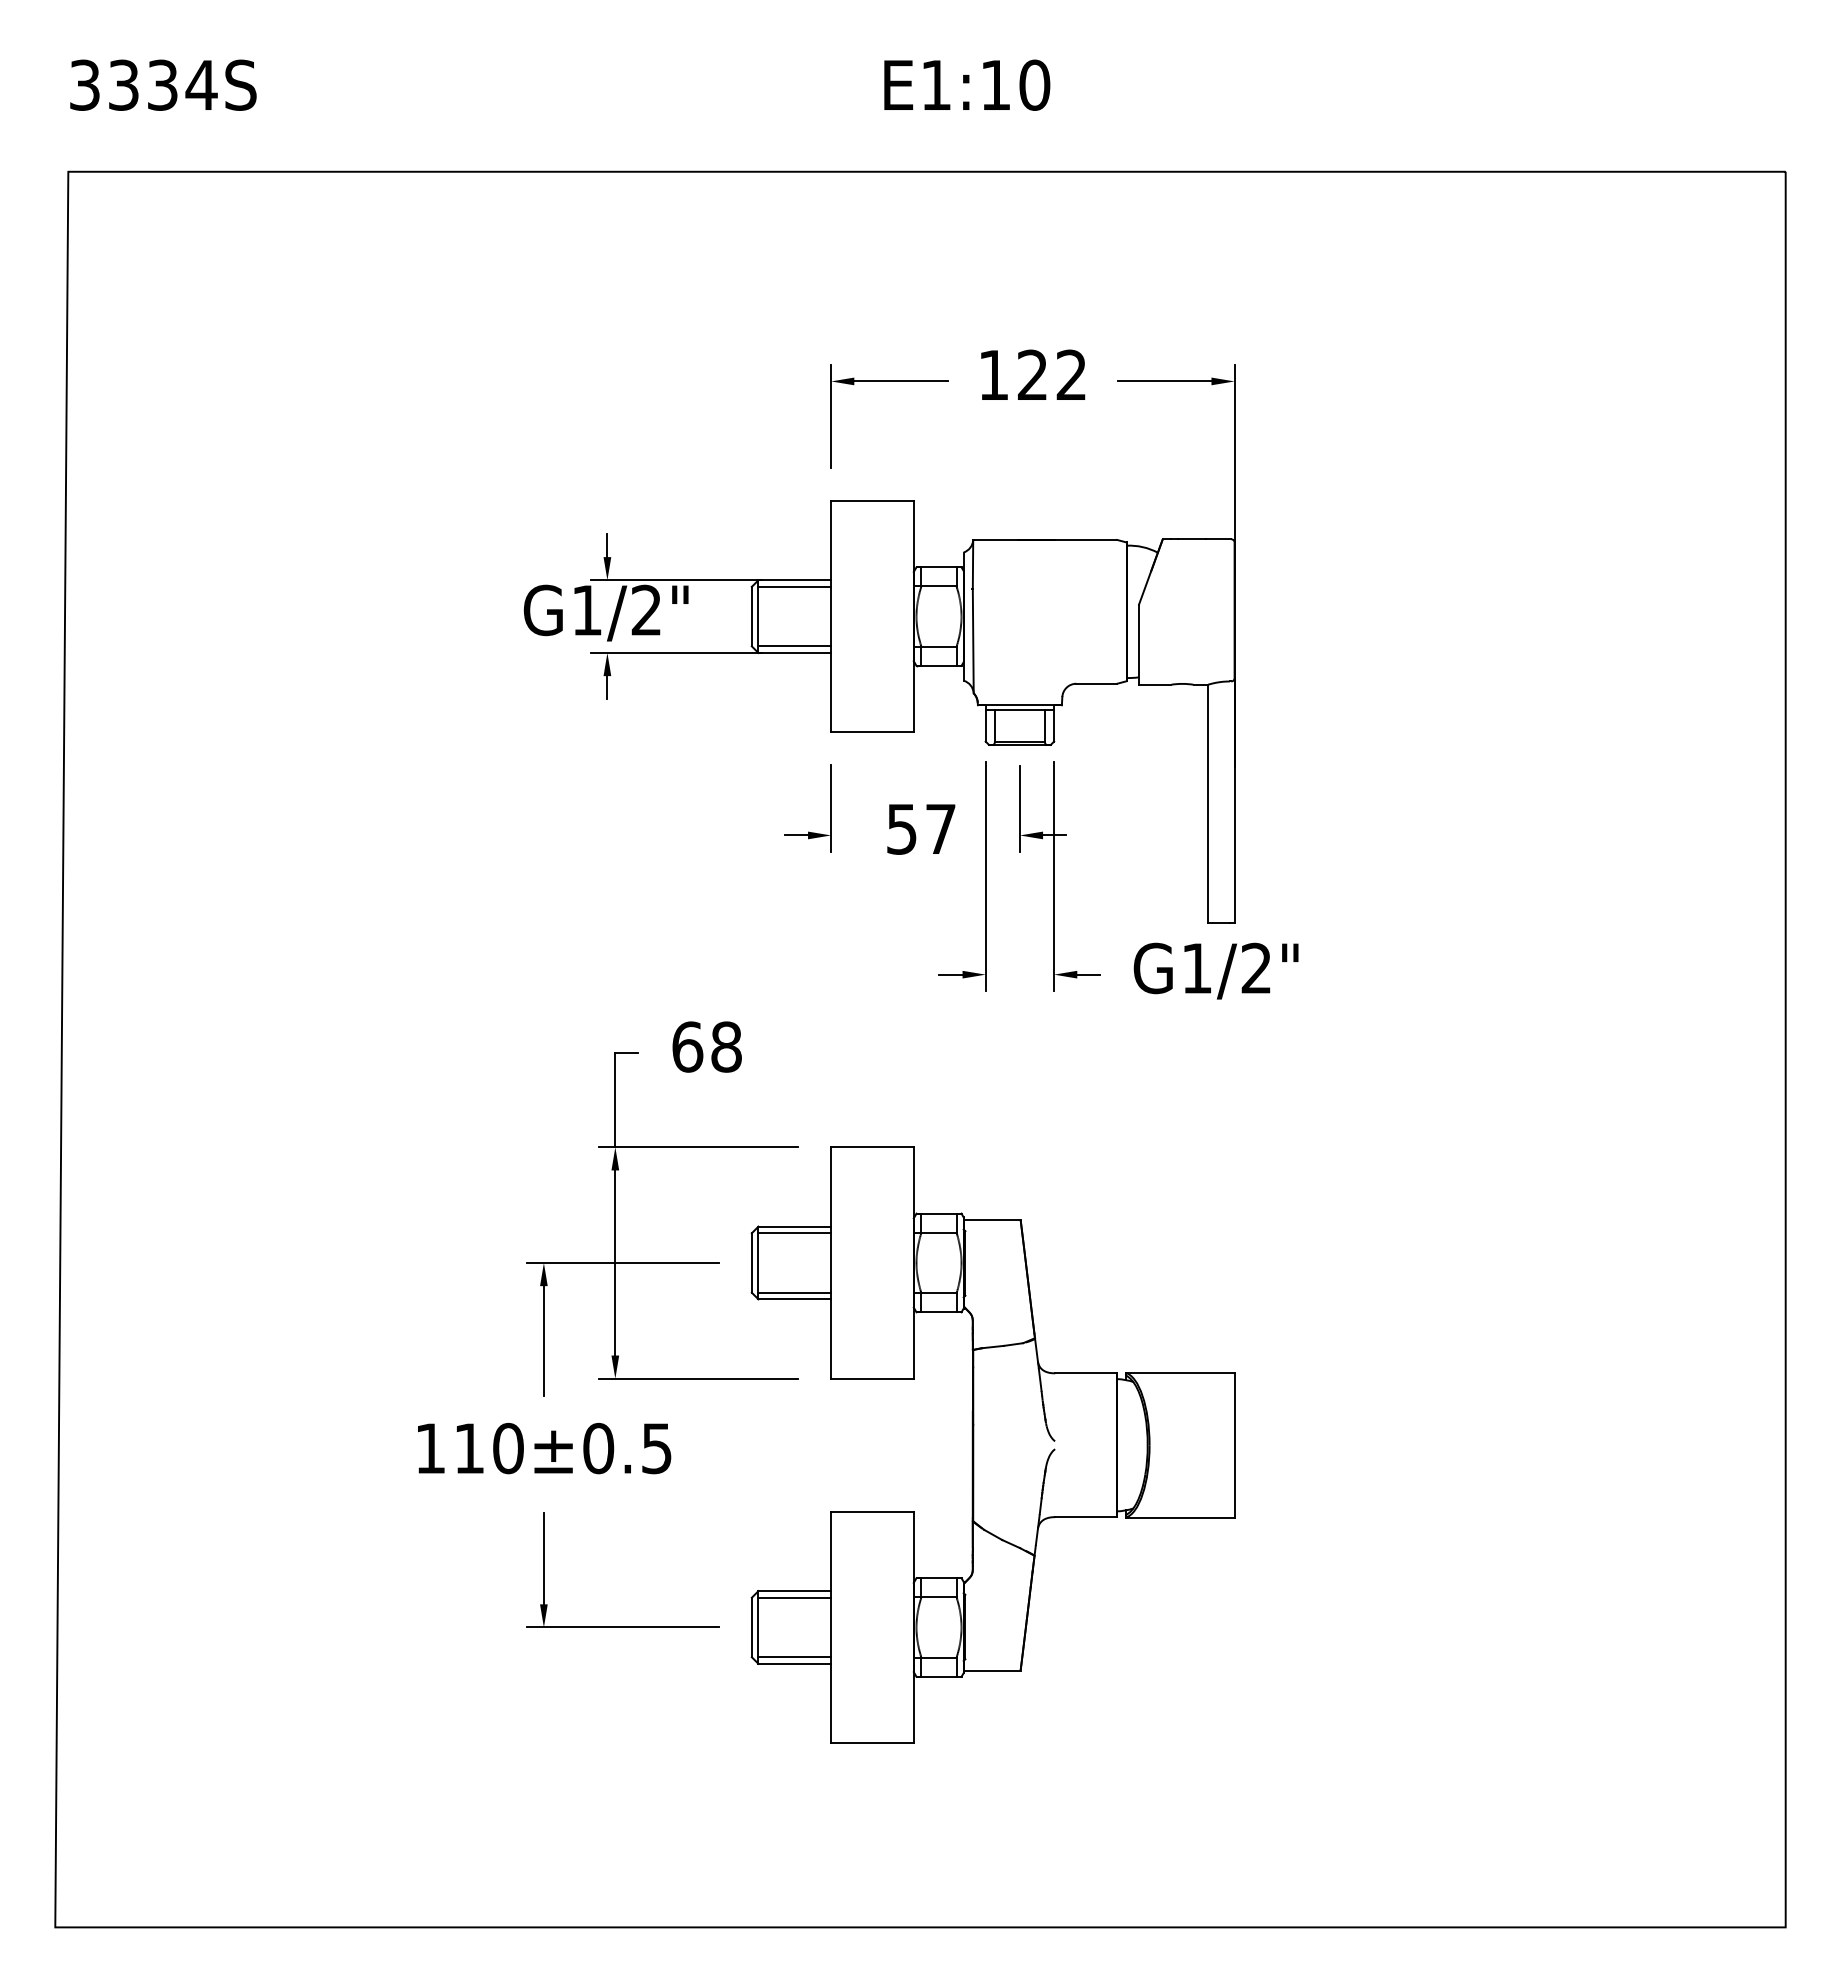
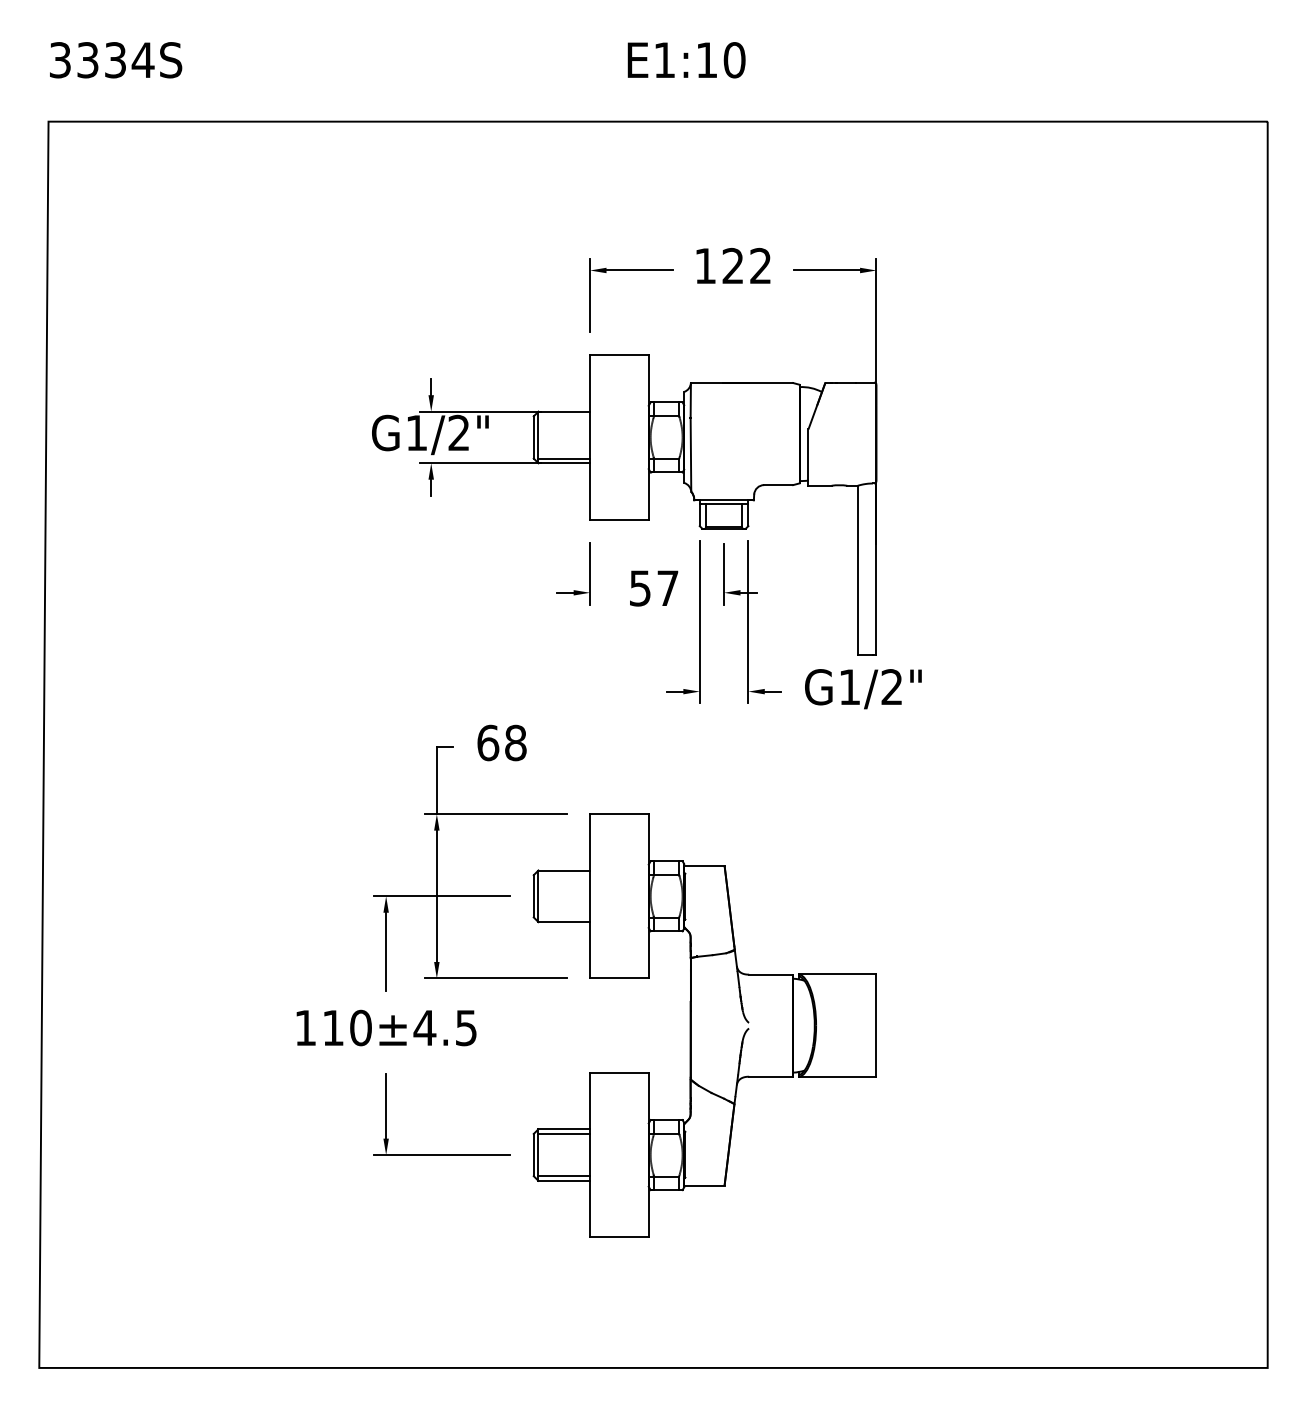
line: (794, 586) -> (564, 416), removed
line: (794, 1233) -> (564, 875), removed
line: (794, 1292) -> (564, 917), removed
text: (598, 1448) -> (424, 1028), 110±0.5 -> 110±4.5

